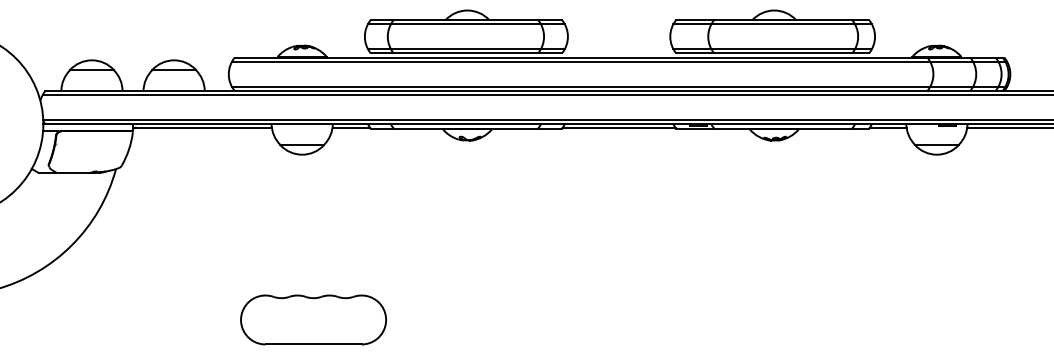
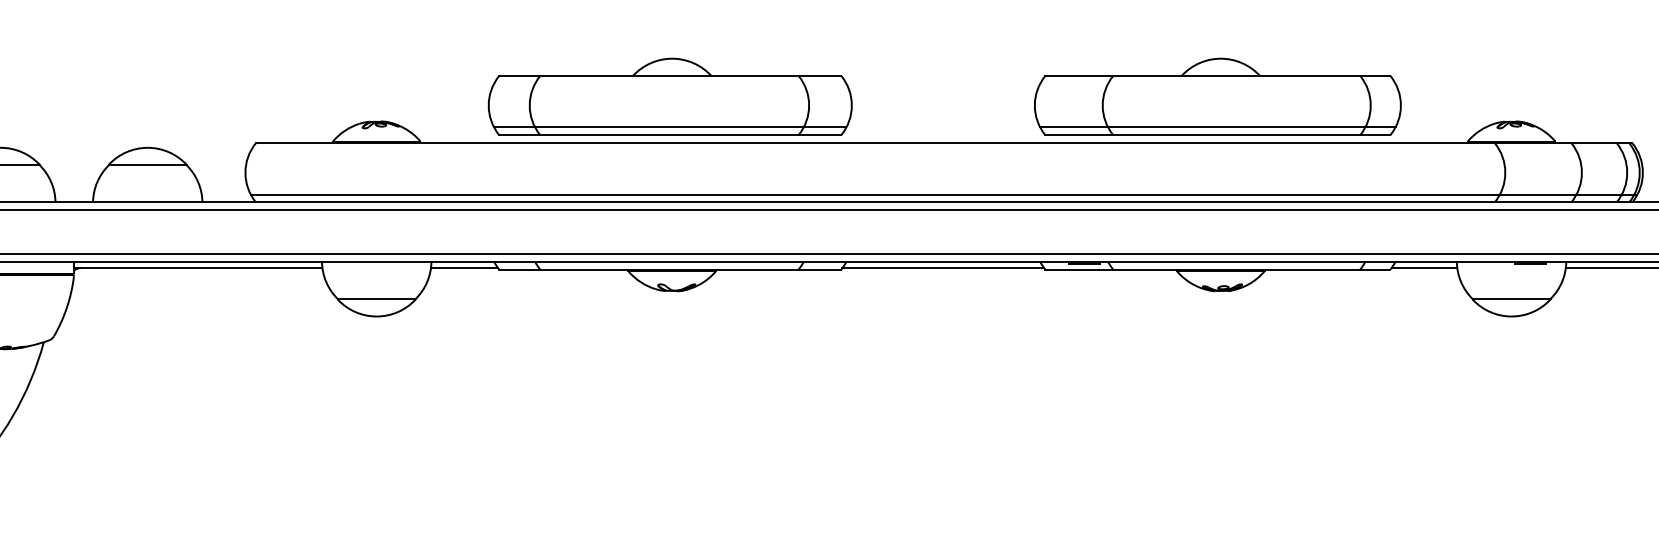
line: (465, 24) -> (668, 83), removed
line: (772, 24) -> (1217, 83), removed
line: (619, 62) -> (944, 151), removed

